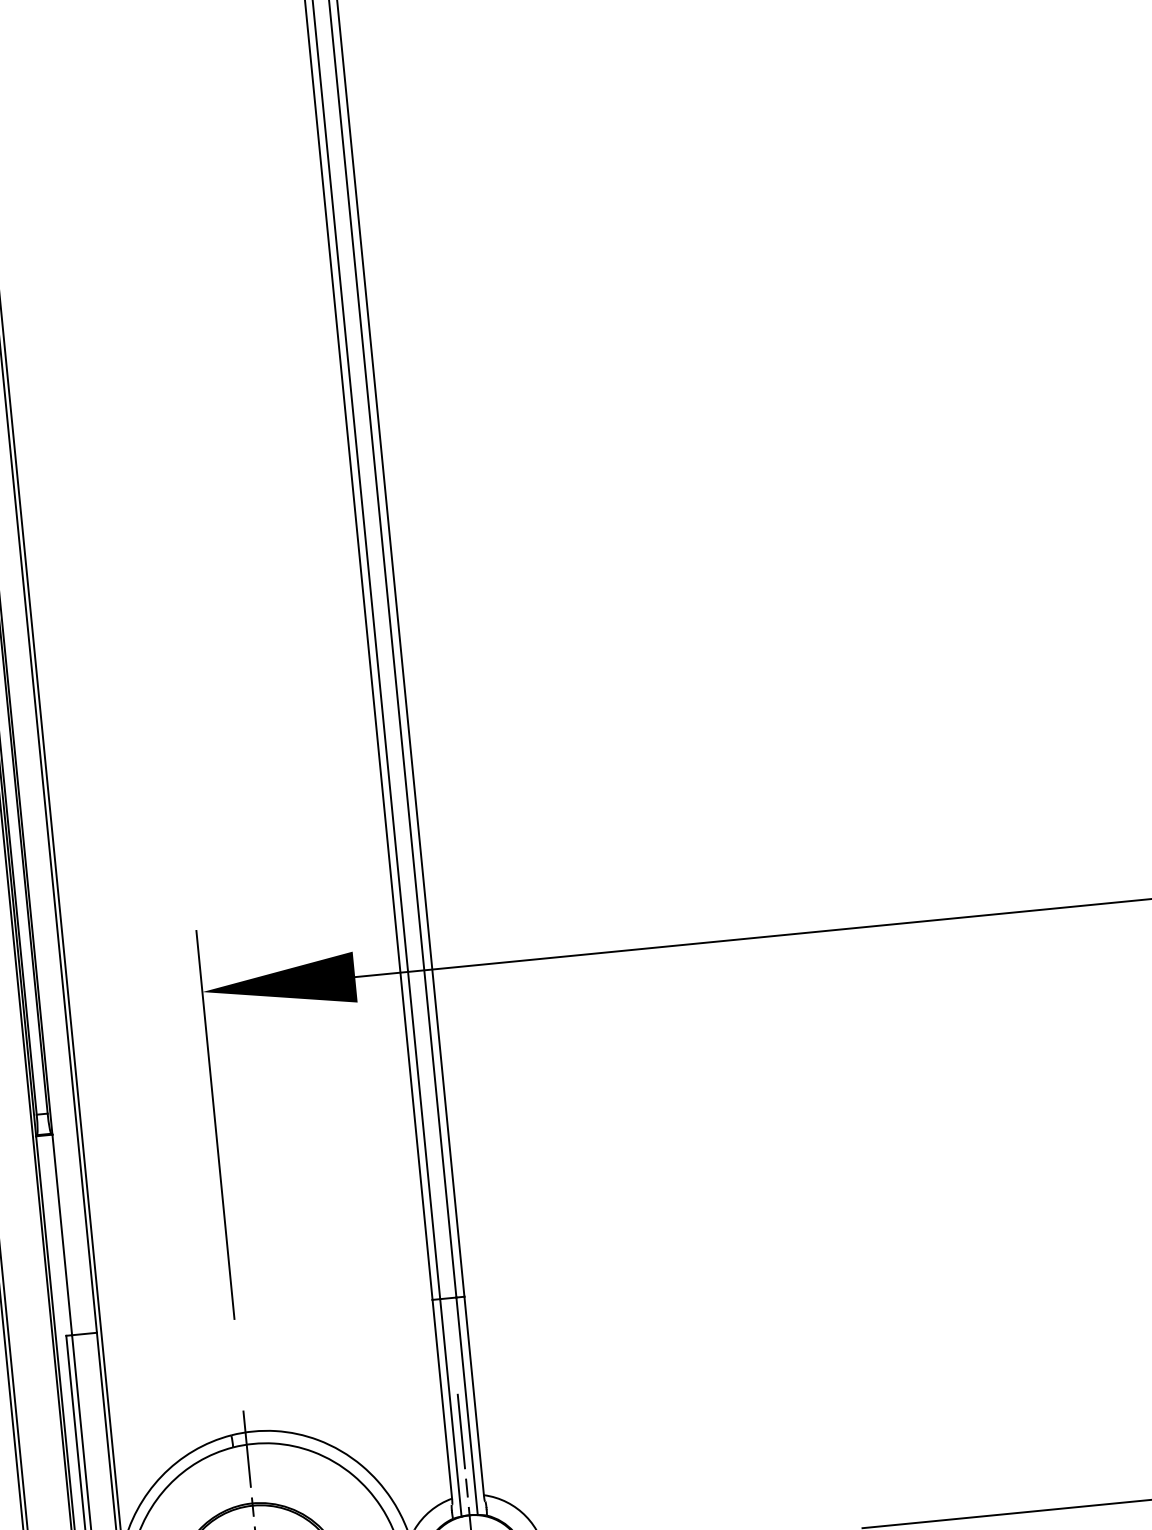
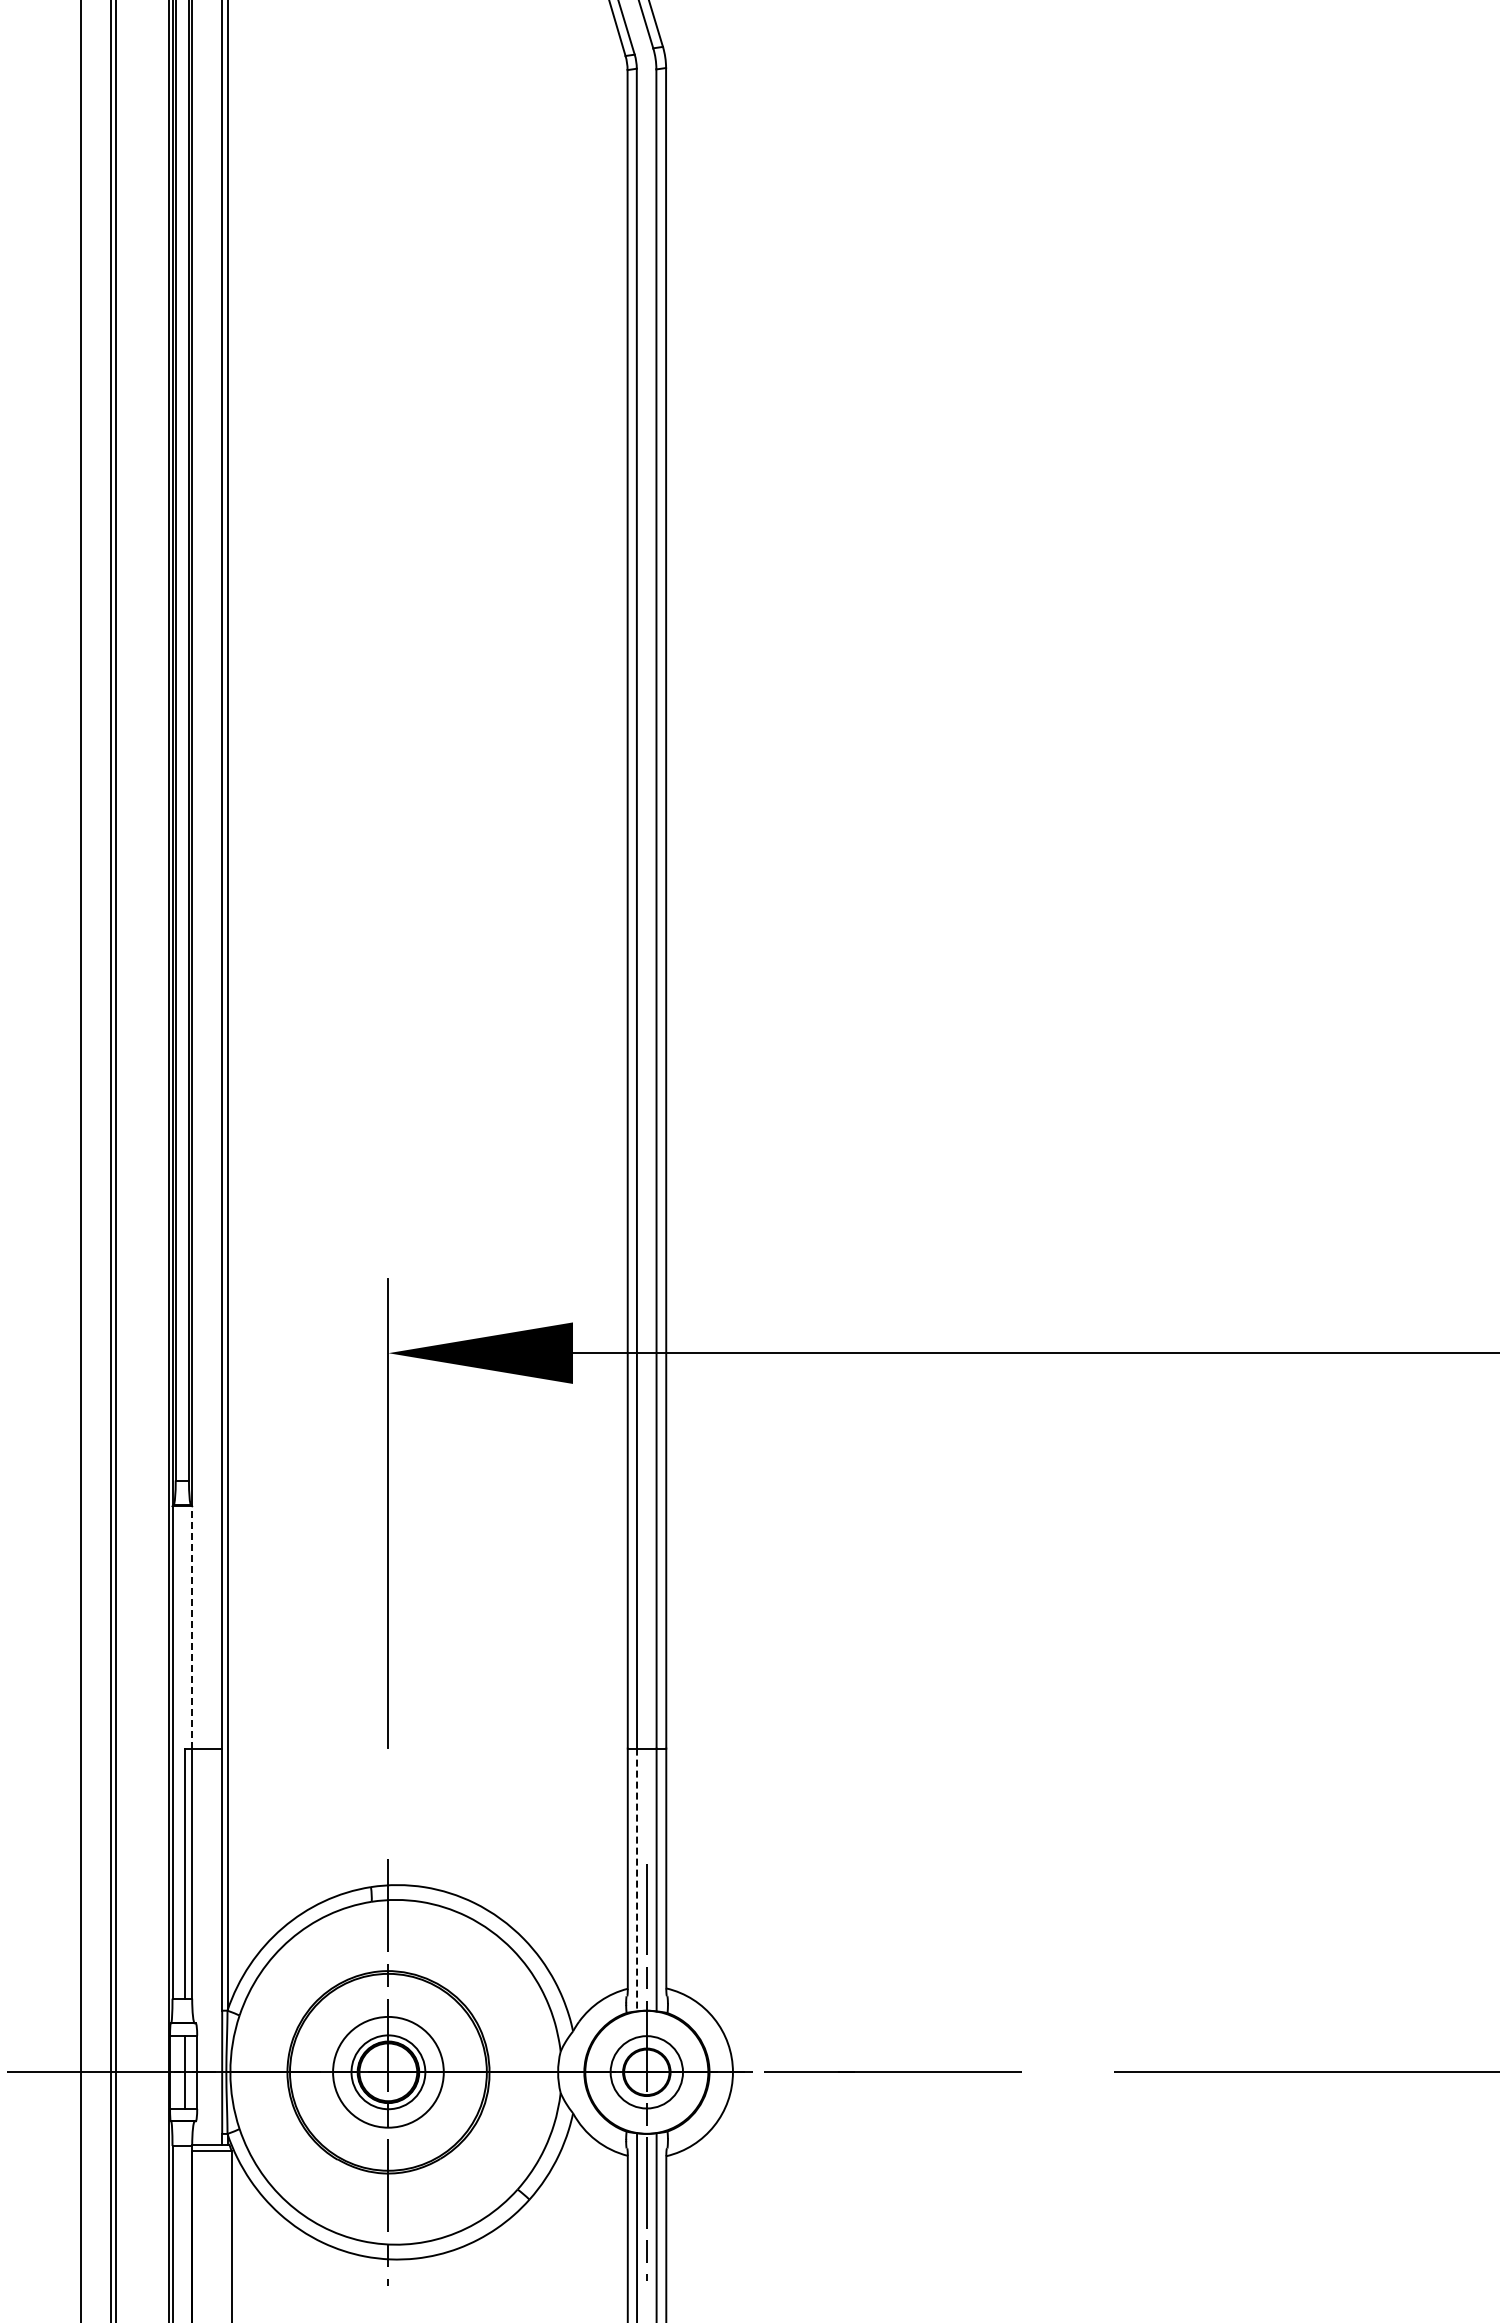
line: (62, 1234) -> (192, 1626), solid -> dashed
line: (451, 1408) -> (637, 1880), solid -> dashed

